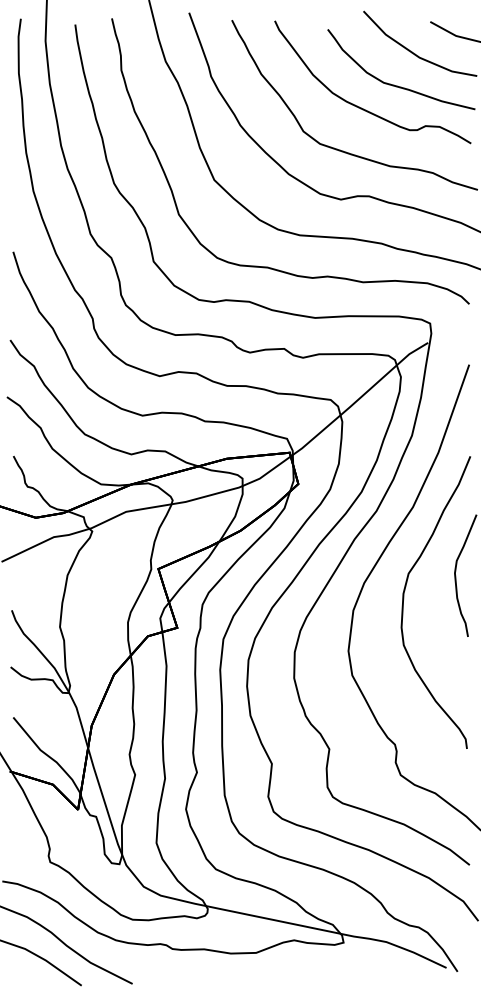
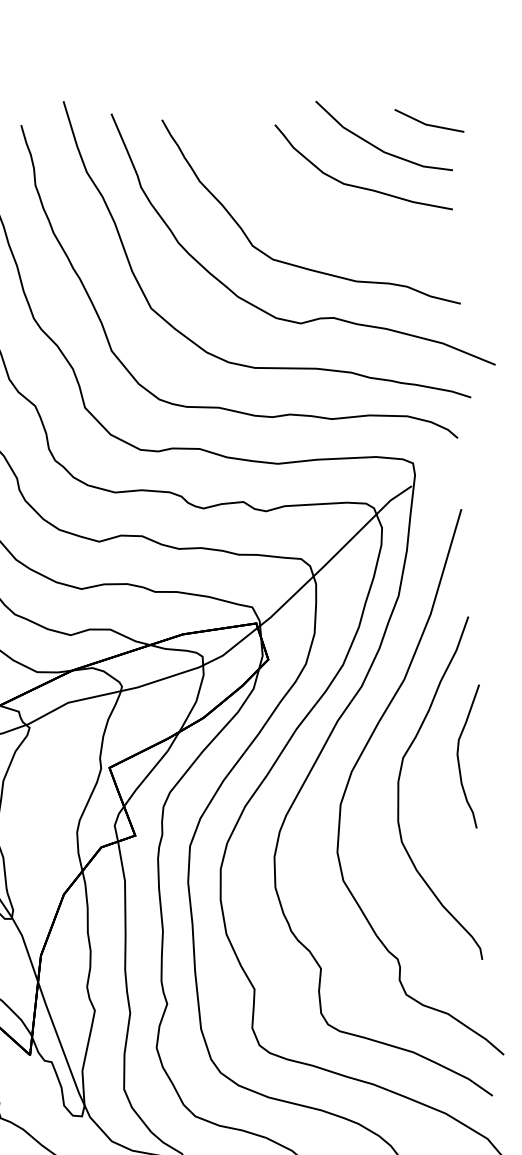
part: (359, 106) -> (316, 213), removed

